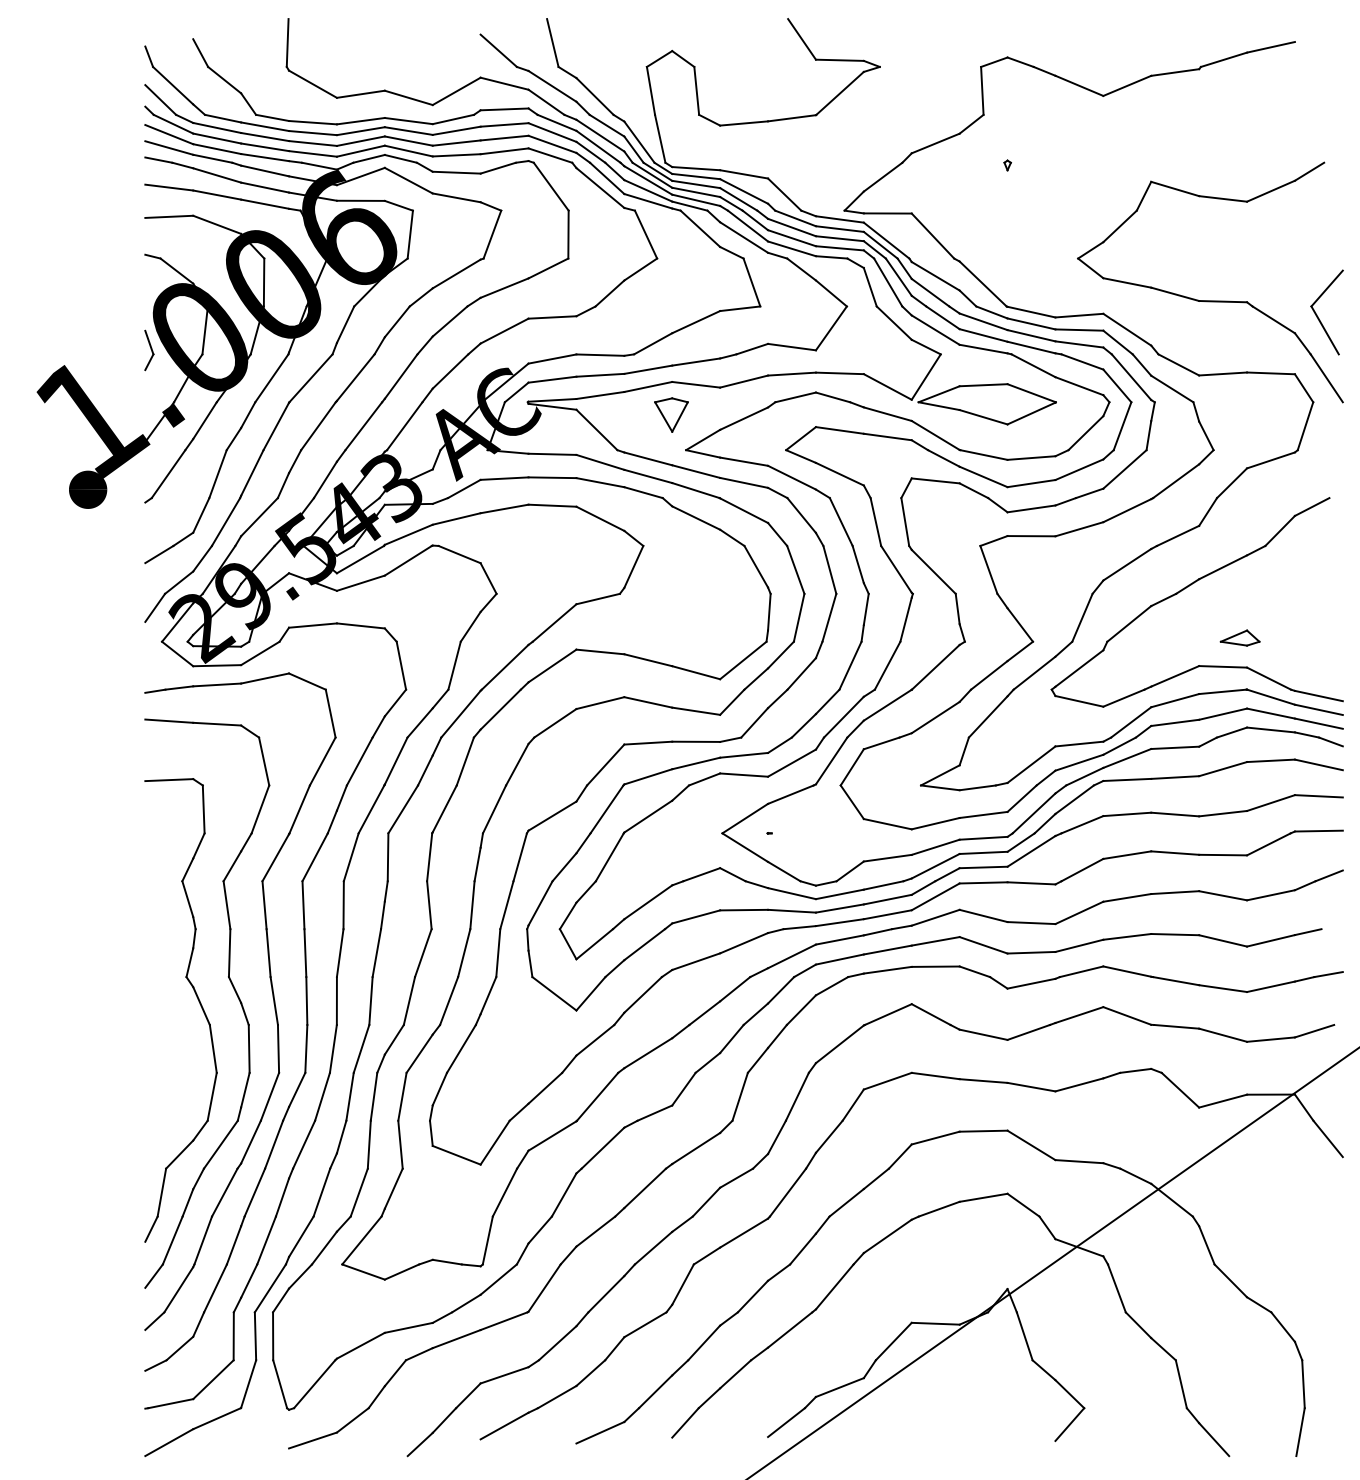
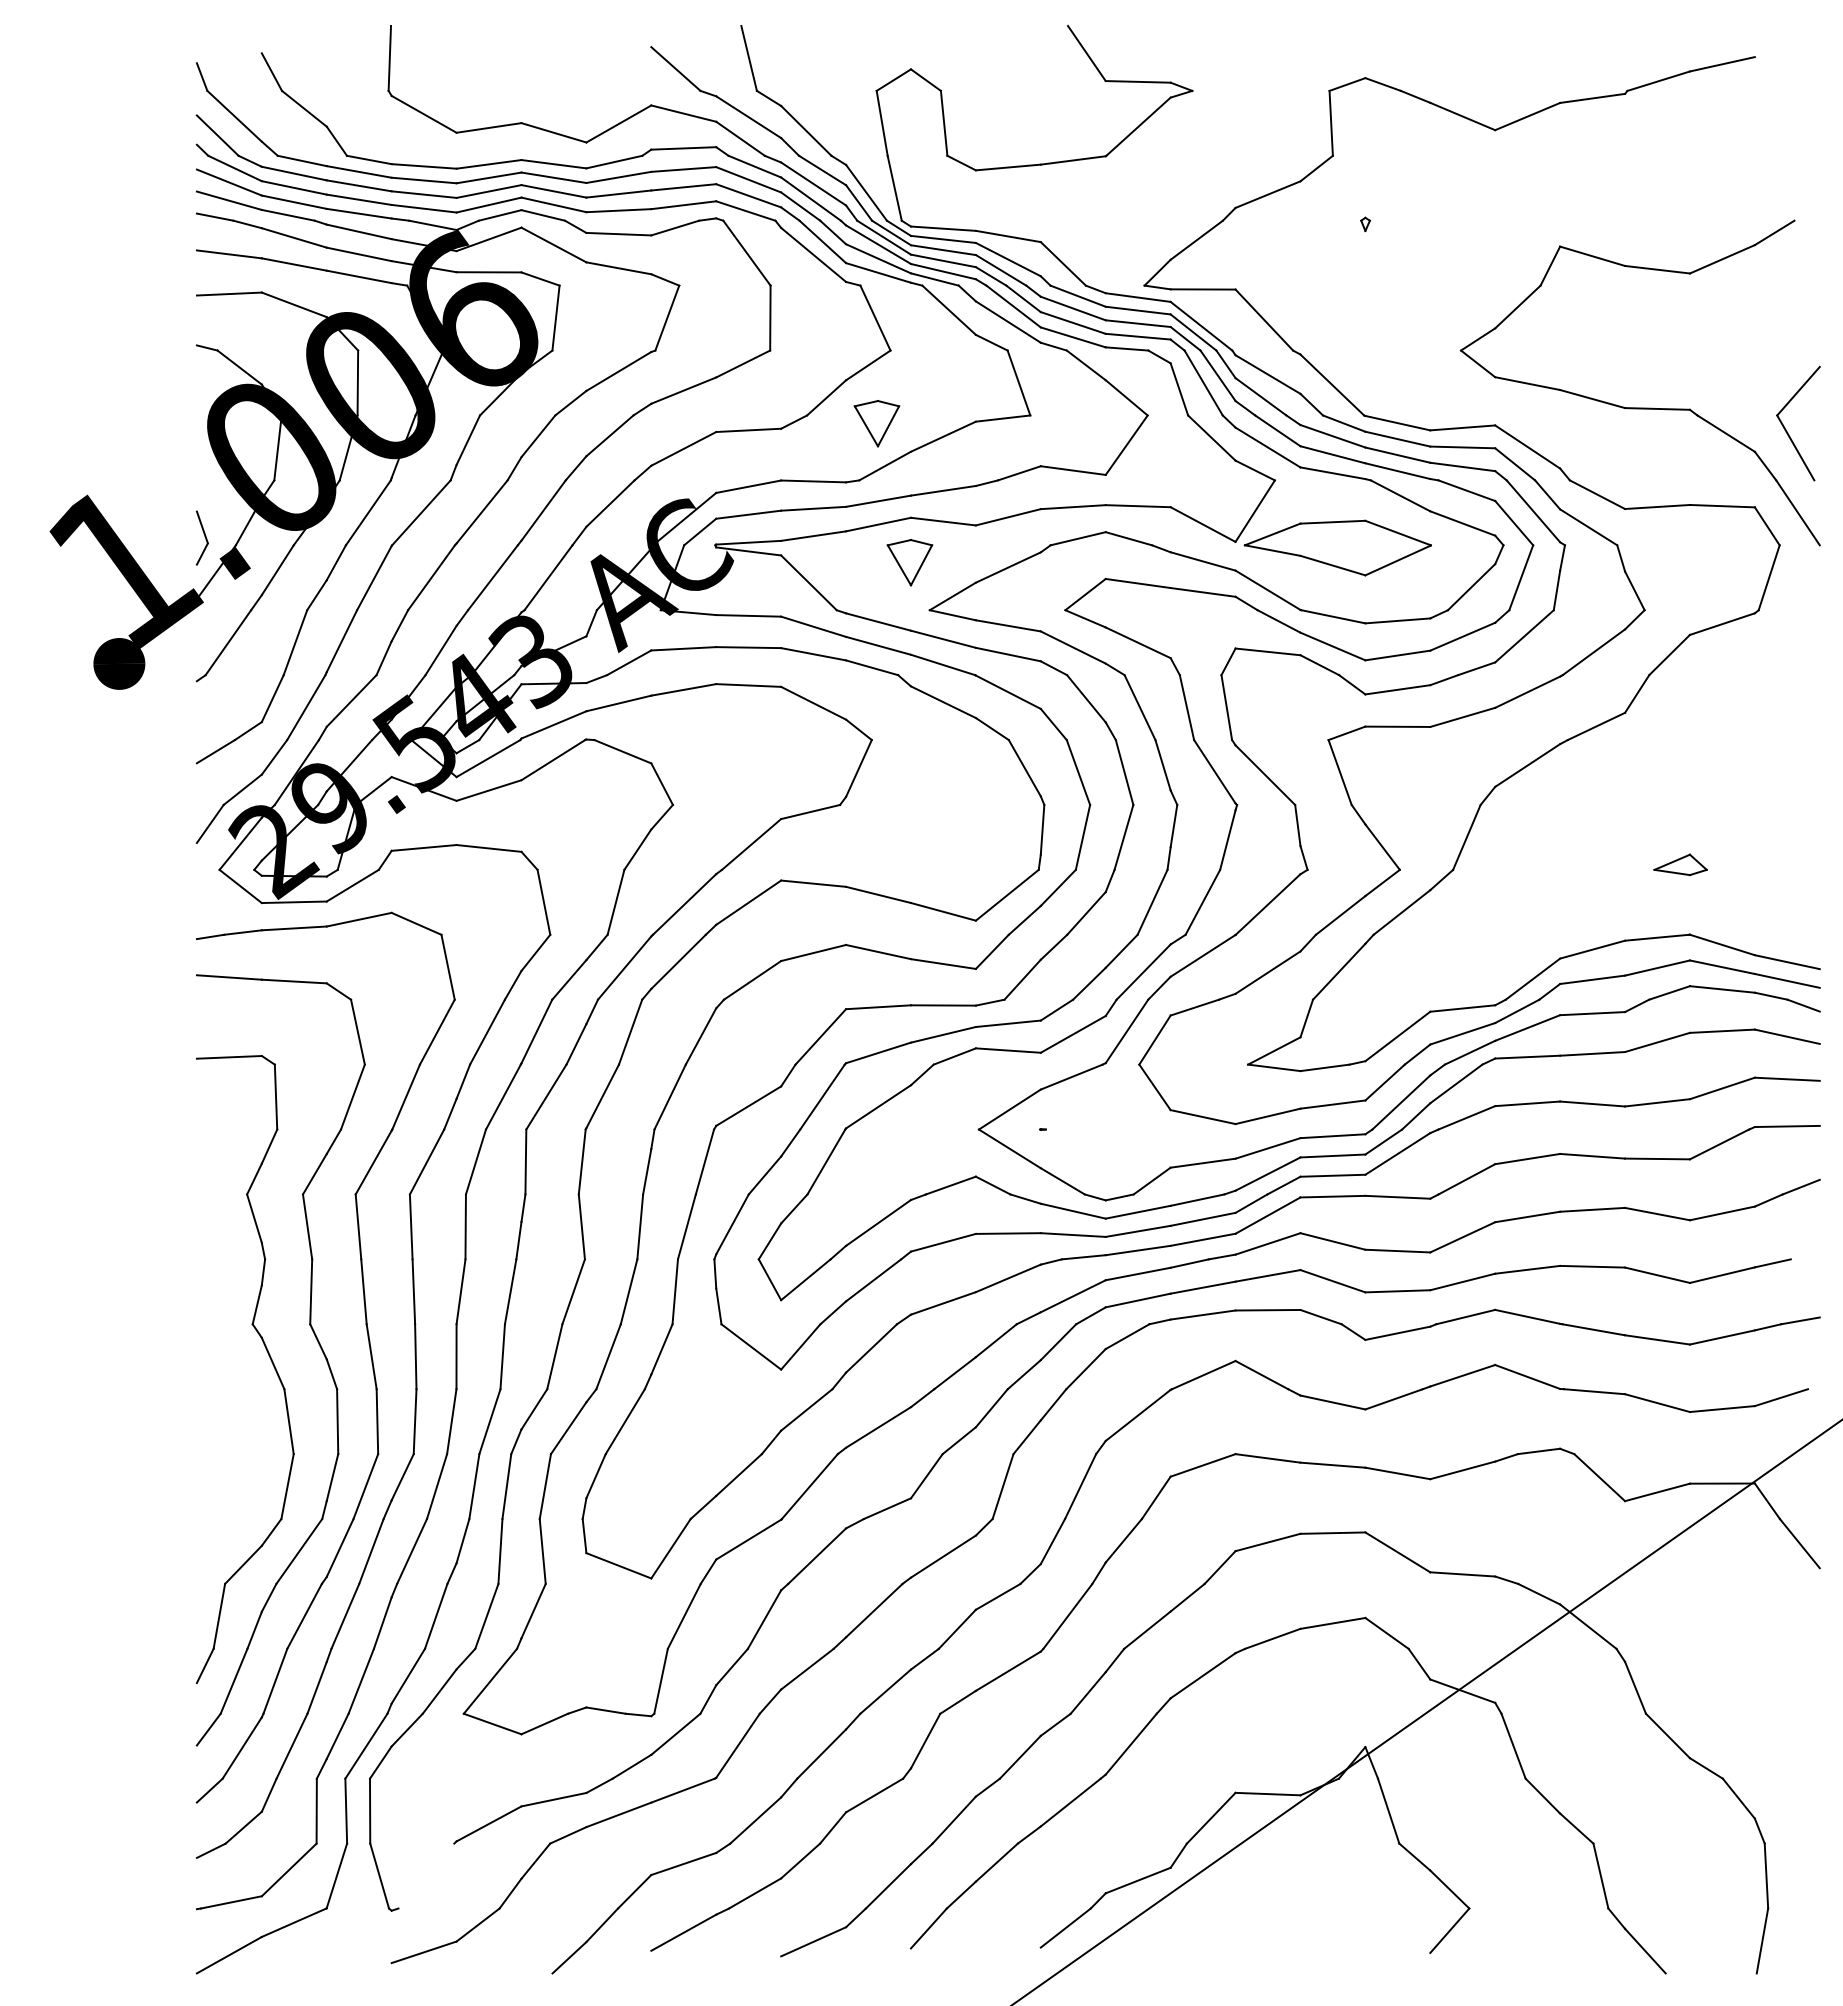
part: (646, 312) -> (876, 423), added
part: (149, 350) -> (202, 537), moved
part: (1187, 587) -> (1609, 796), removed
line: (314, 1383) -> (426, 1875), removed

